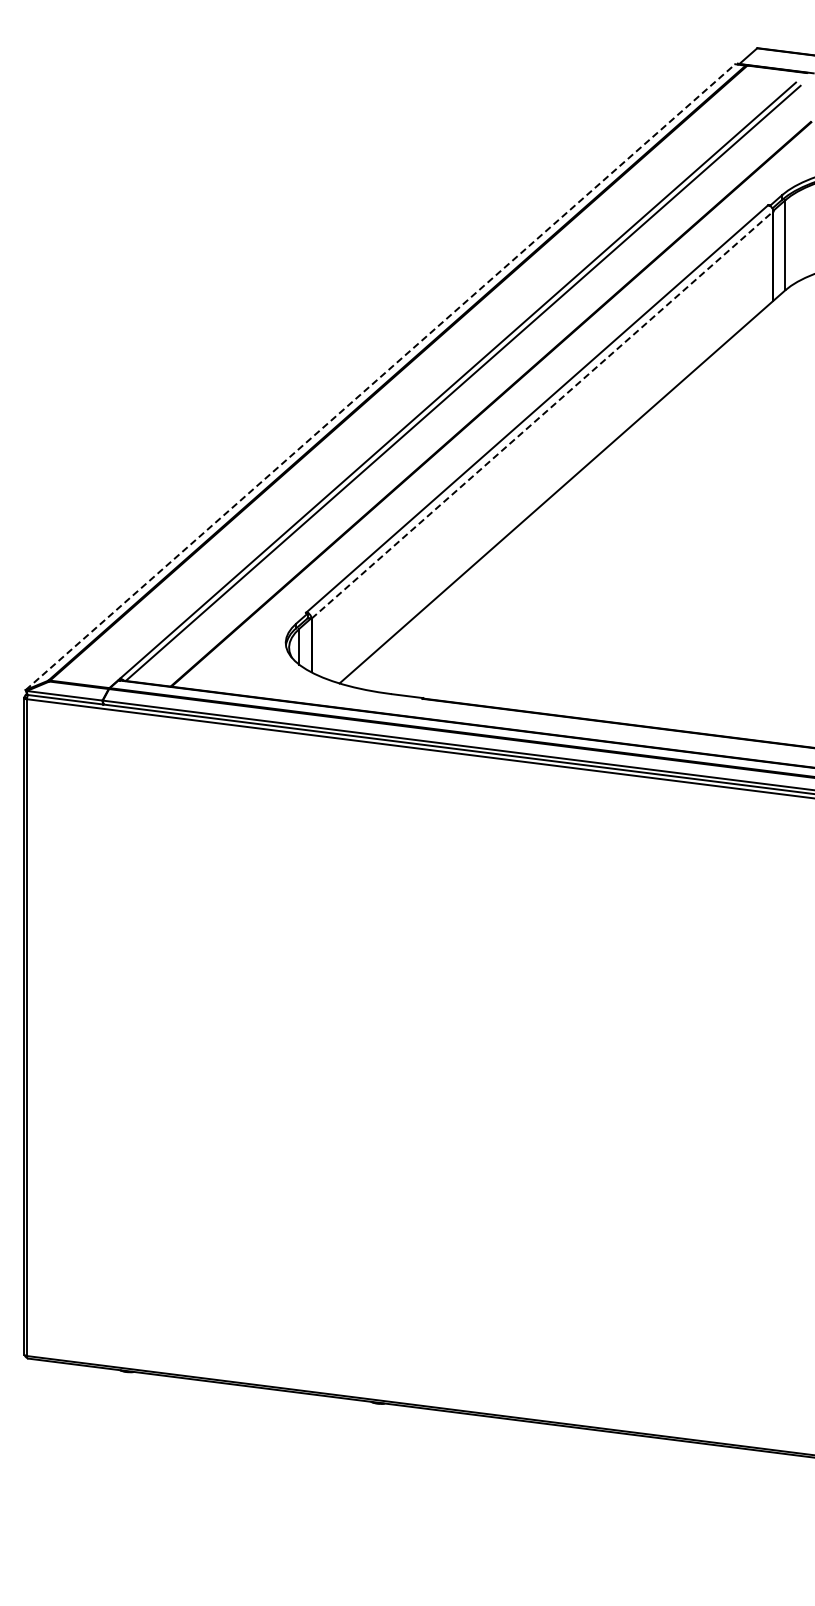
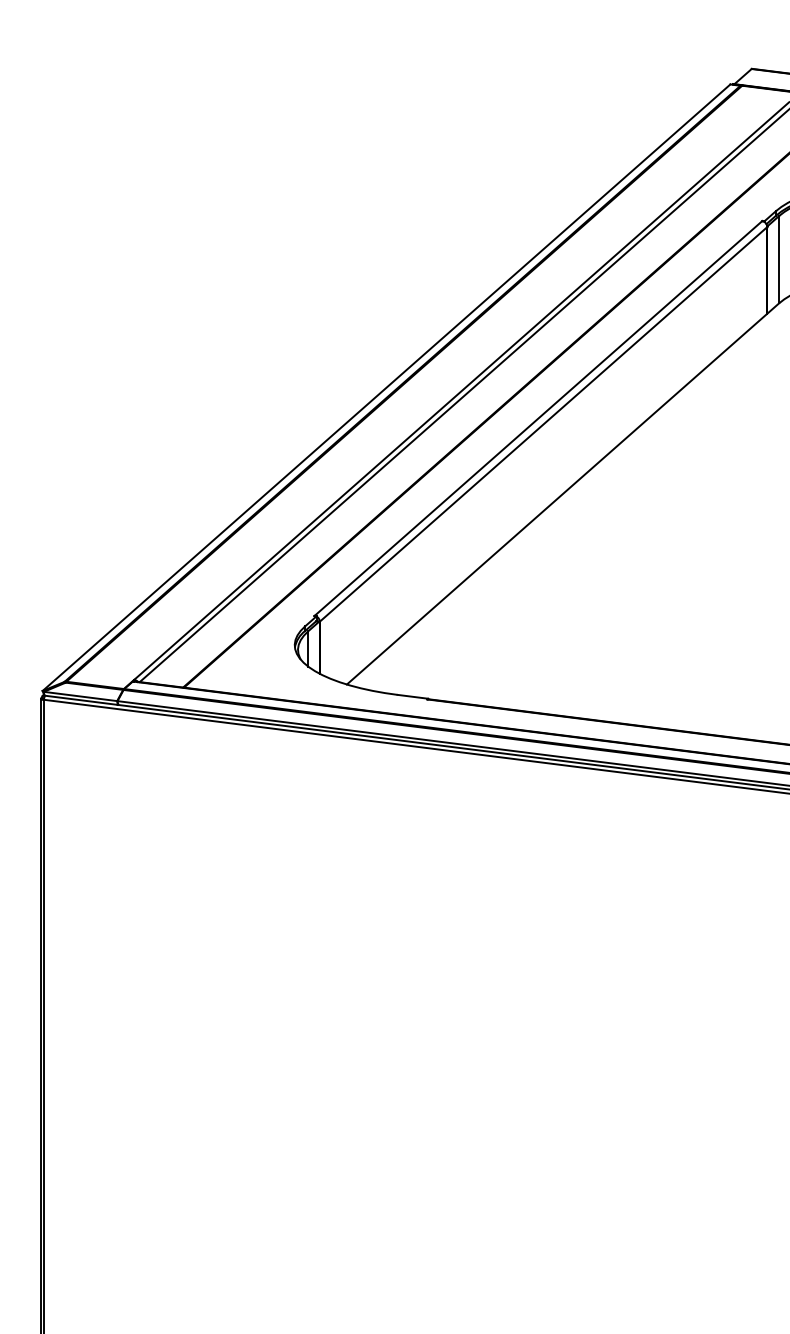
line: (380, 376) -> (386, 387), dashed -> solid
line: (542, 415) -> (543, 424), dashed -> solid

